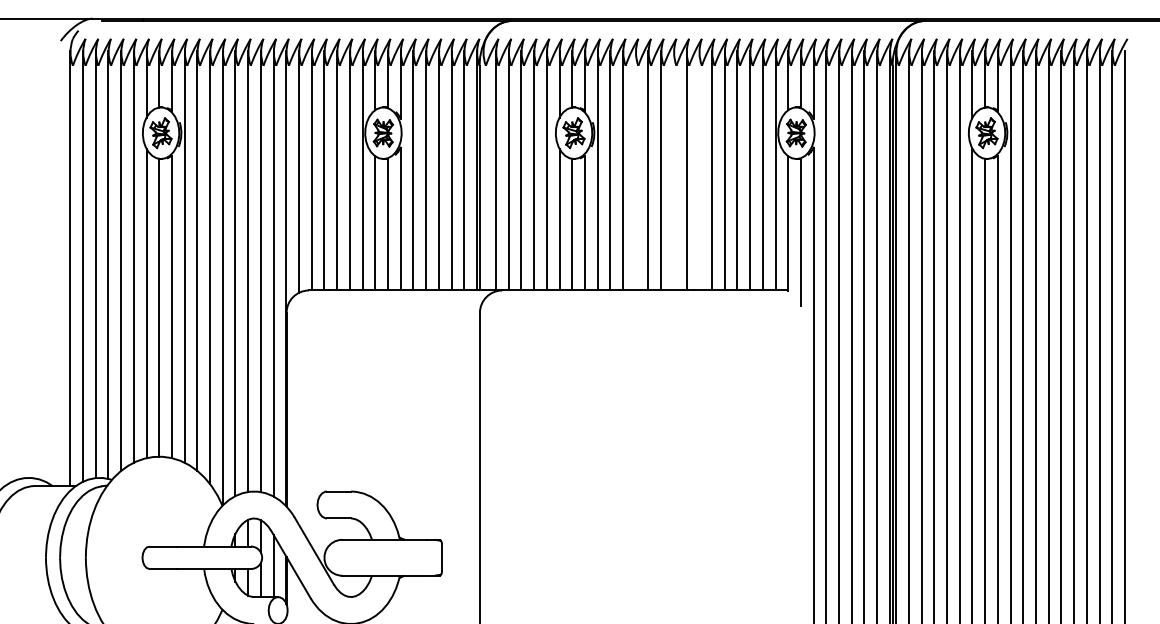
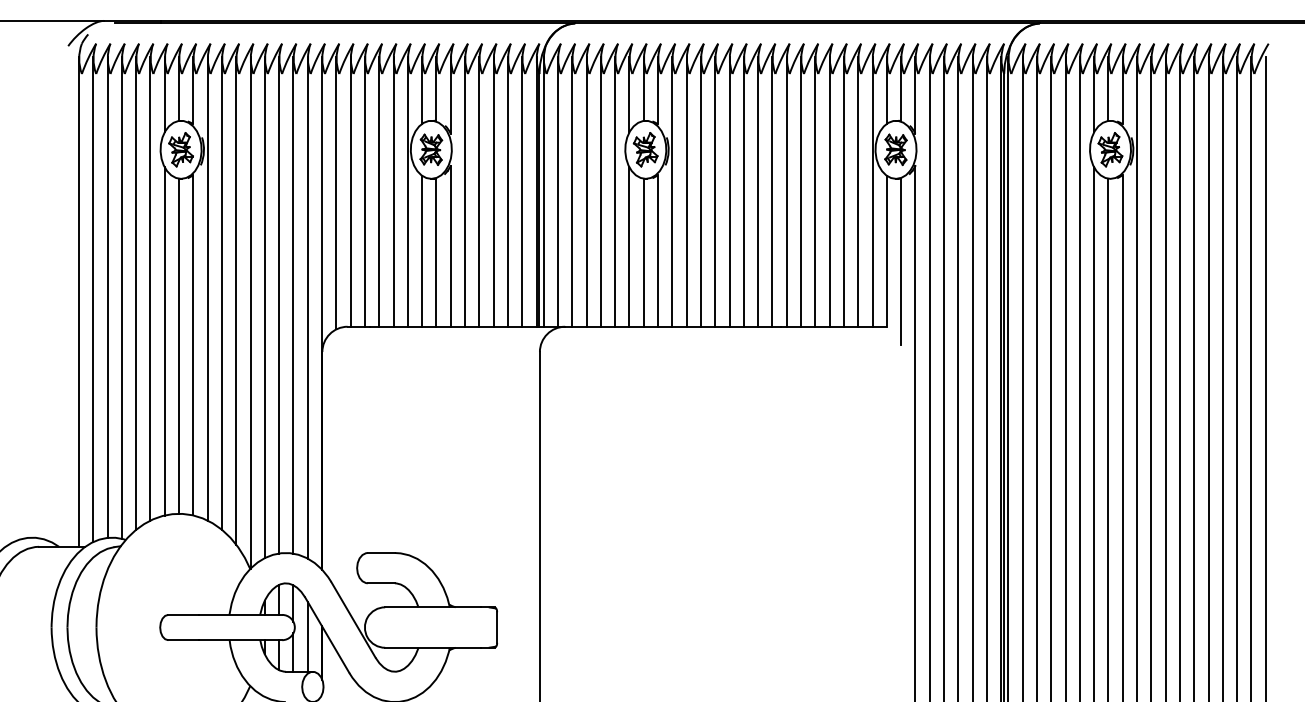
line: (483, 170) -> (543, 191), added
line: (635, 170) -> (715, 191), added
line: (674, 170) -> (758, 191), added
line: (699, 170) -> (786, 191), added

